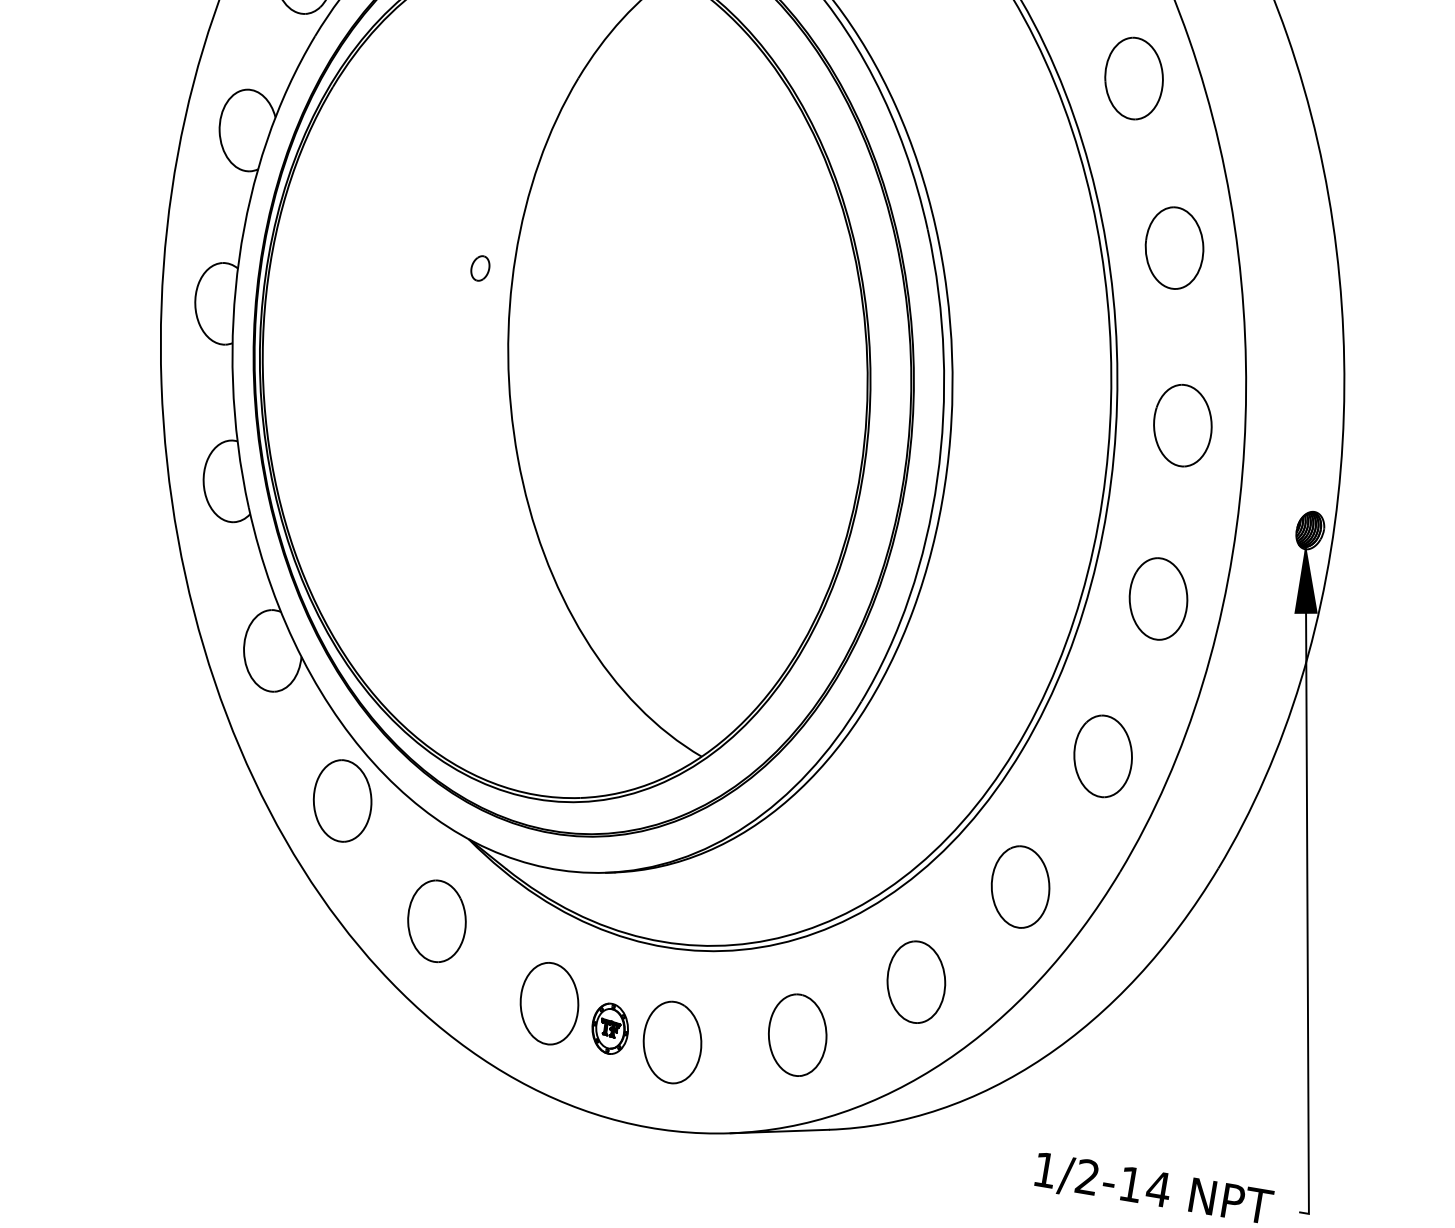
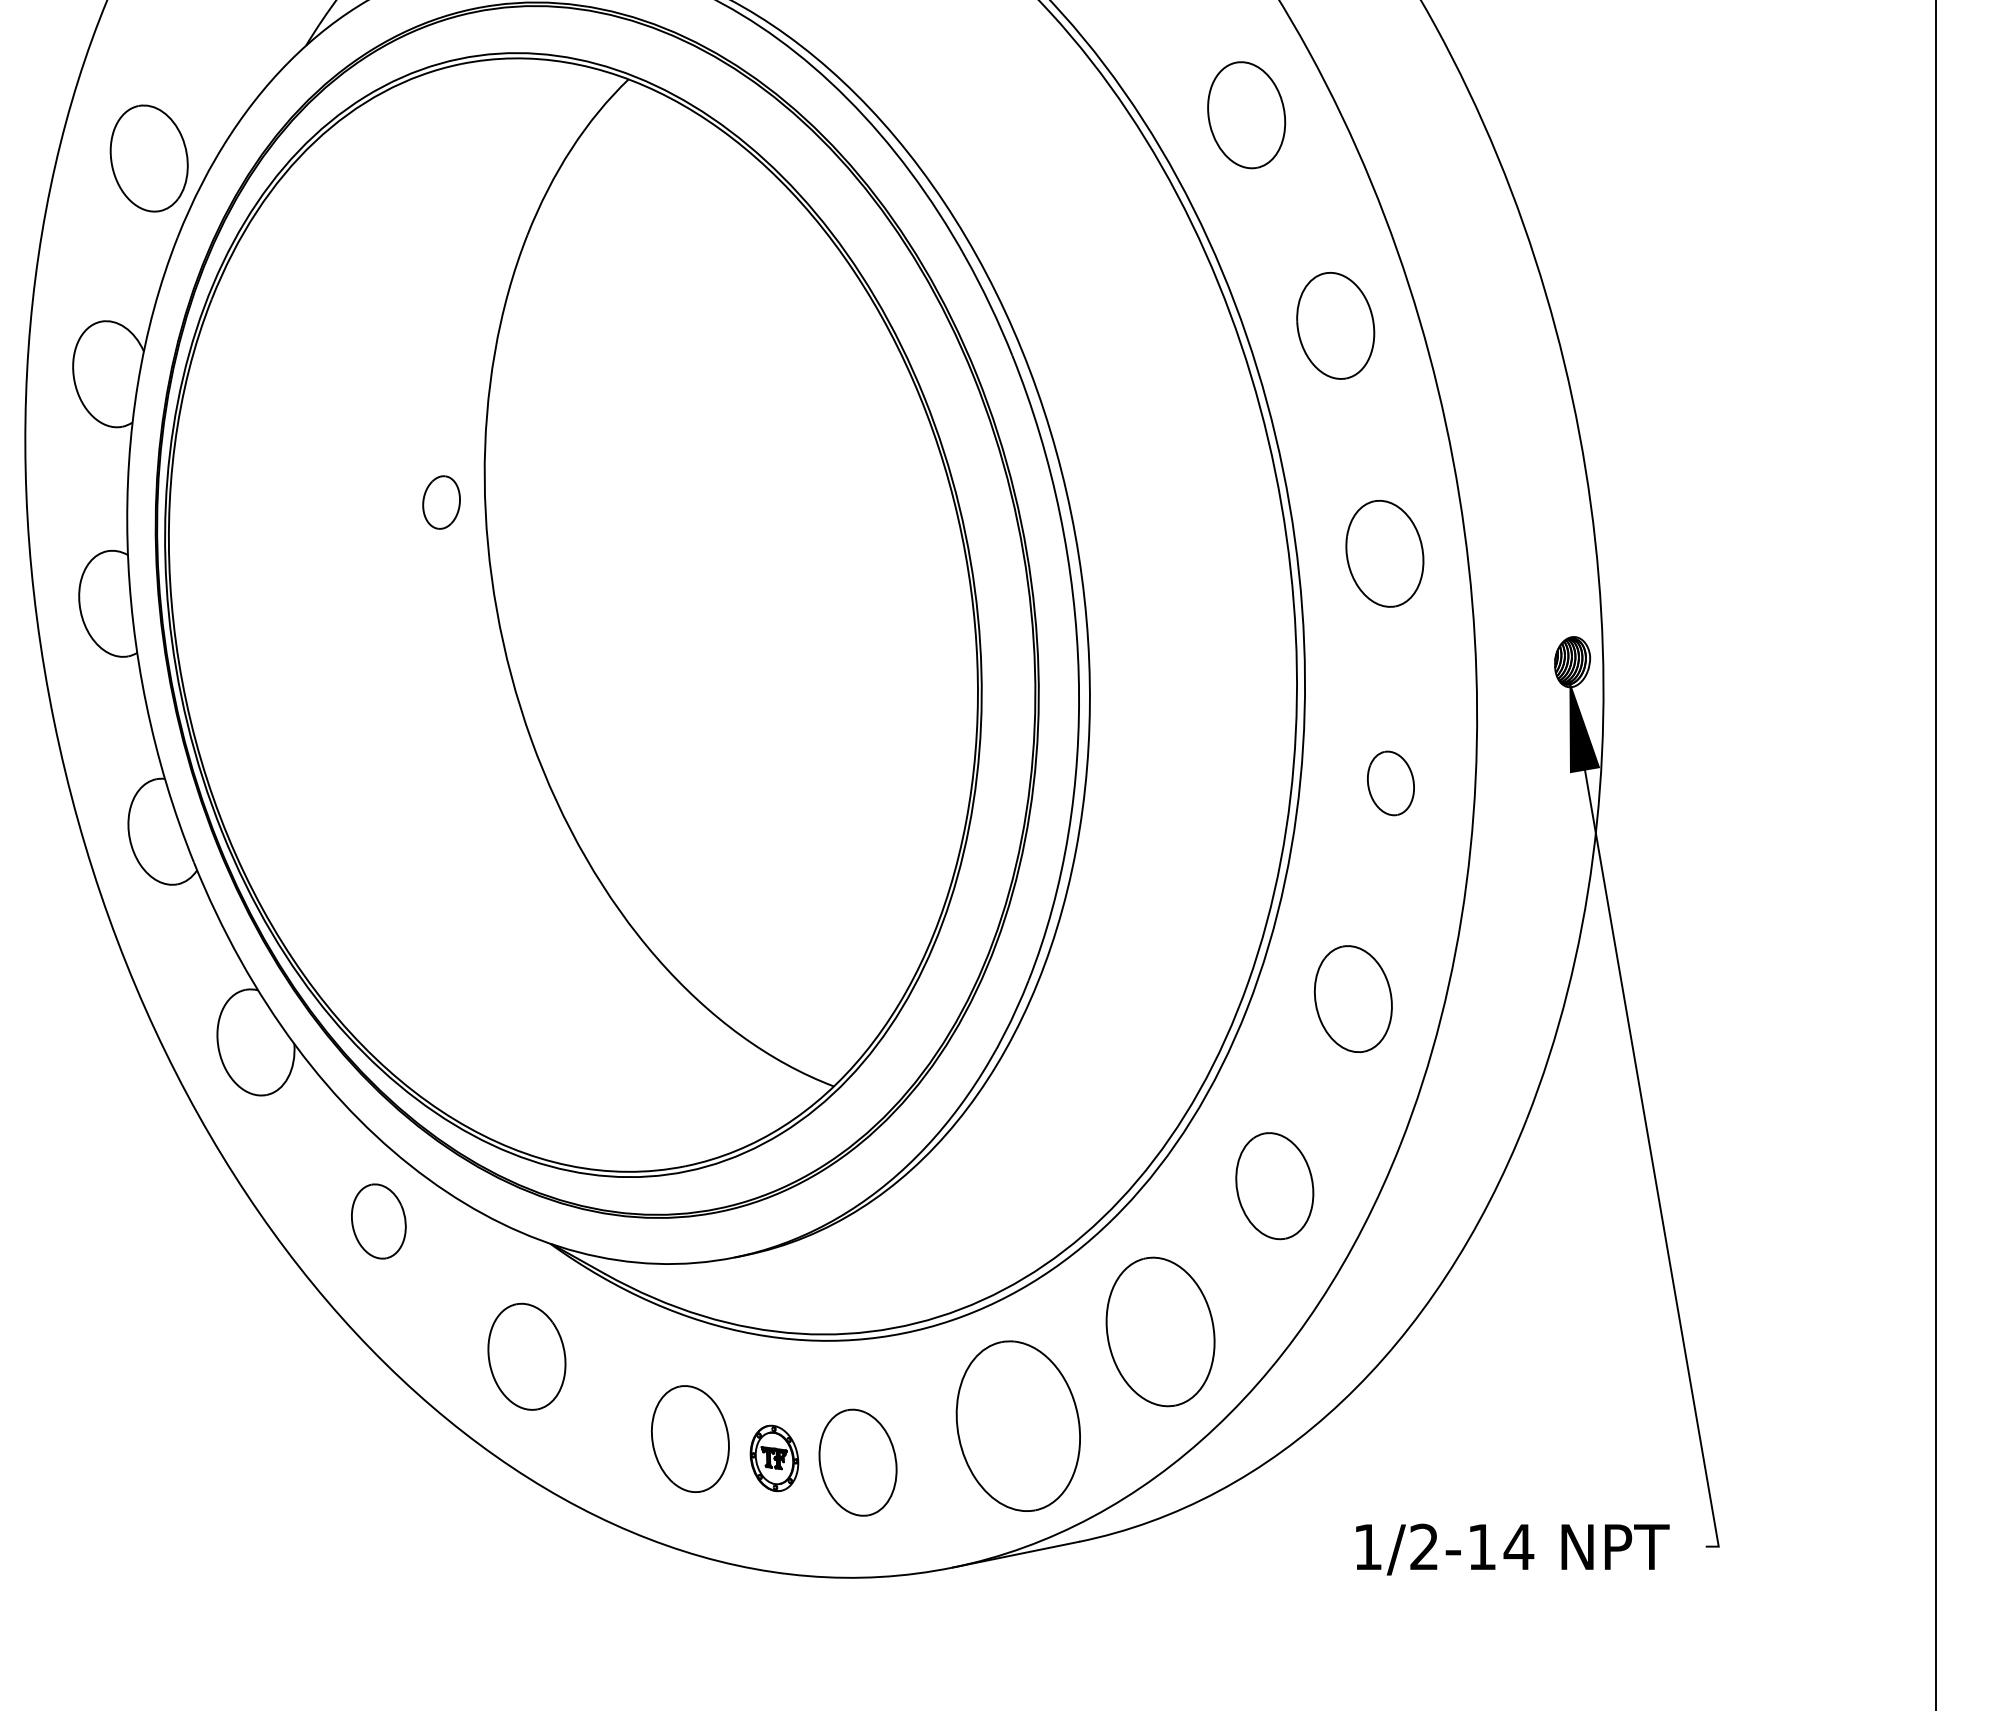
part: (480, 268) -> (441, 502), size x1.6
part: (1158, 598) -> (1390, 783), size x0.6
part: (342, 800) -> (378, 1221), size x0.7
part: (916, 981) -> (1160, 1331), size x1.4
part: (797, 1034) -> (1018, 1425), size x1.6

